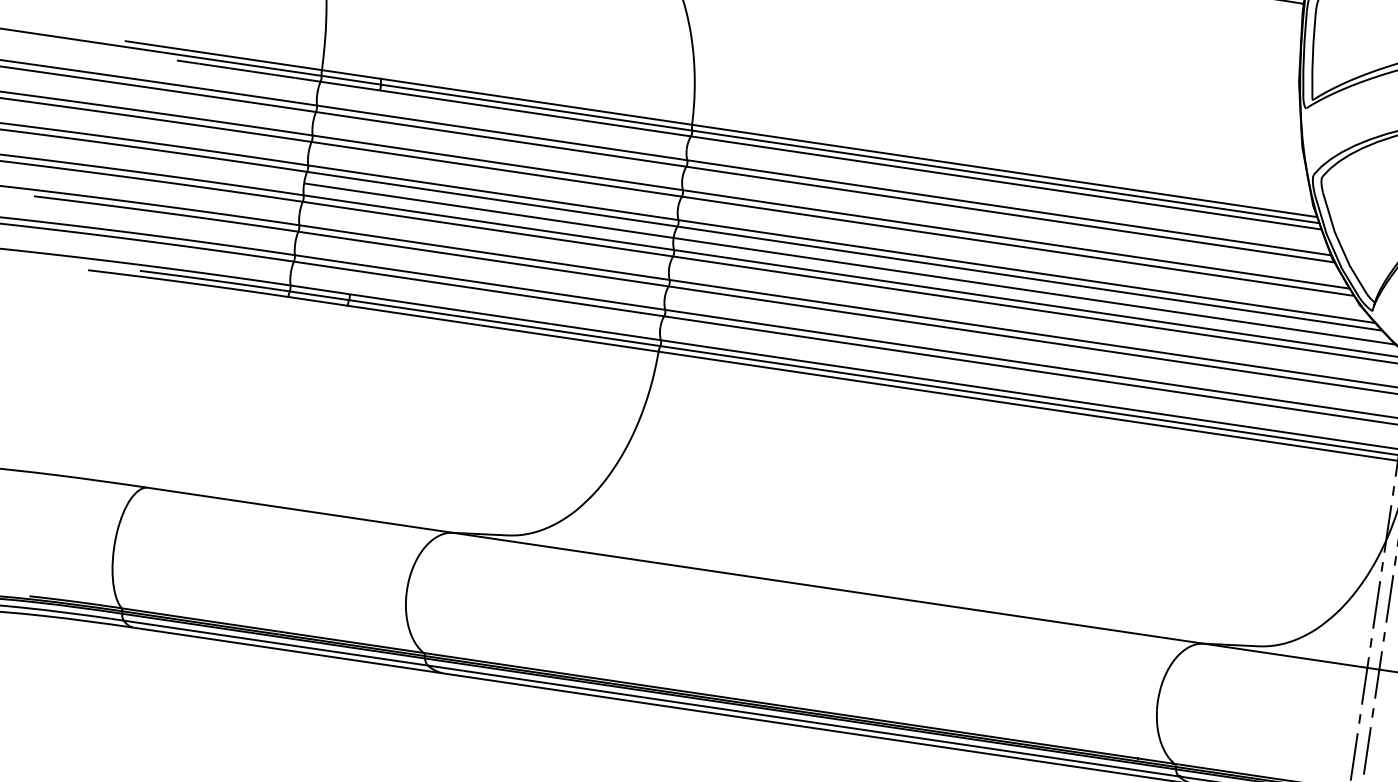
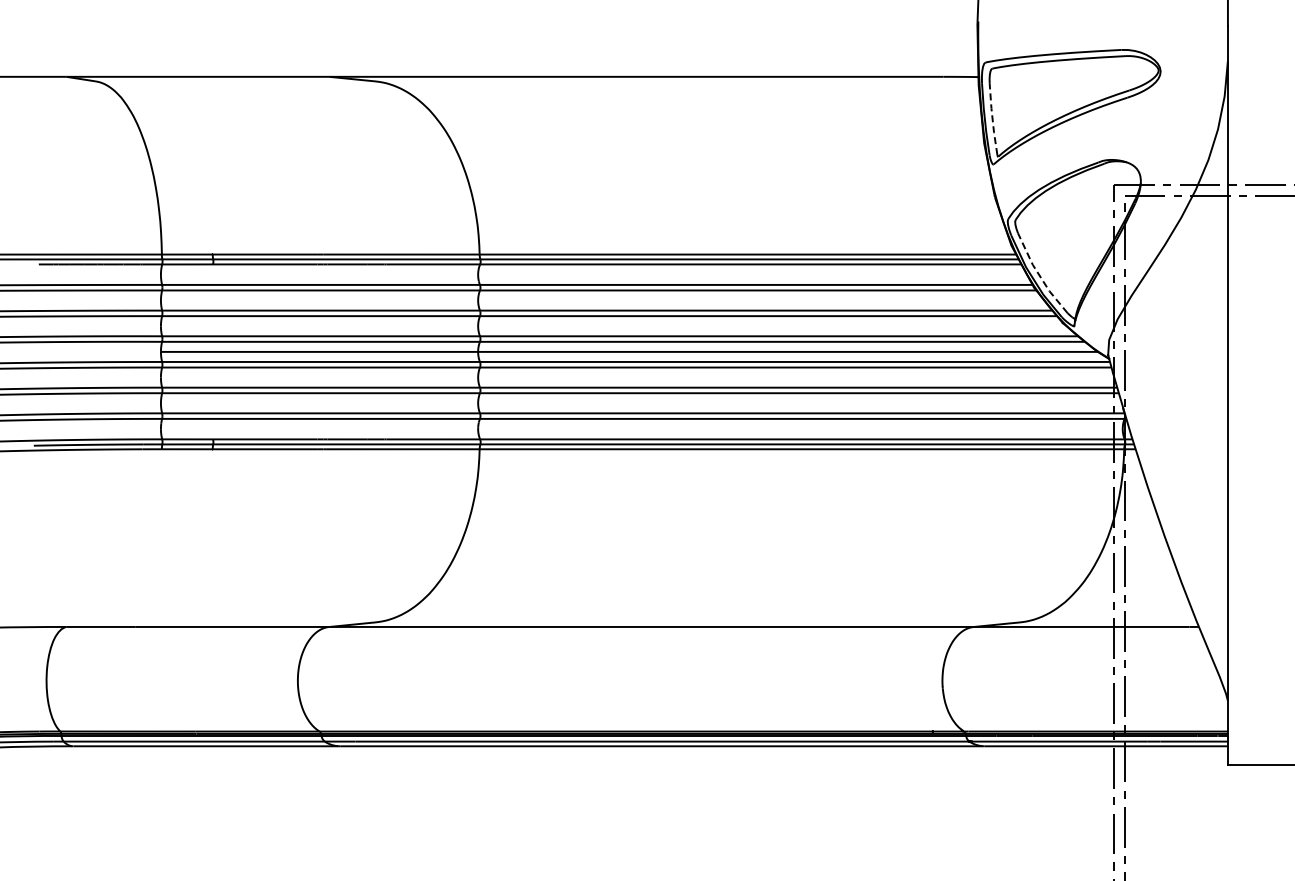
line: (1312, 54) -> (992, 118), solid -> dashed
line: (1340, 245) -> (1039, 275), solid -> dashed

